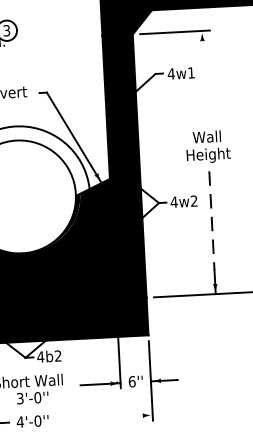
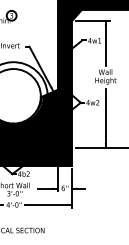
line: (203, 77) -> (105, 43), added
line: (211, 220) -> (105, 112), dashed -> solid
line: (103, 416) -> (48, 204), added

